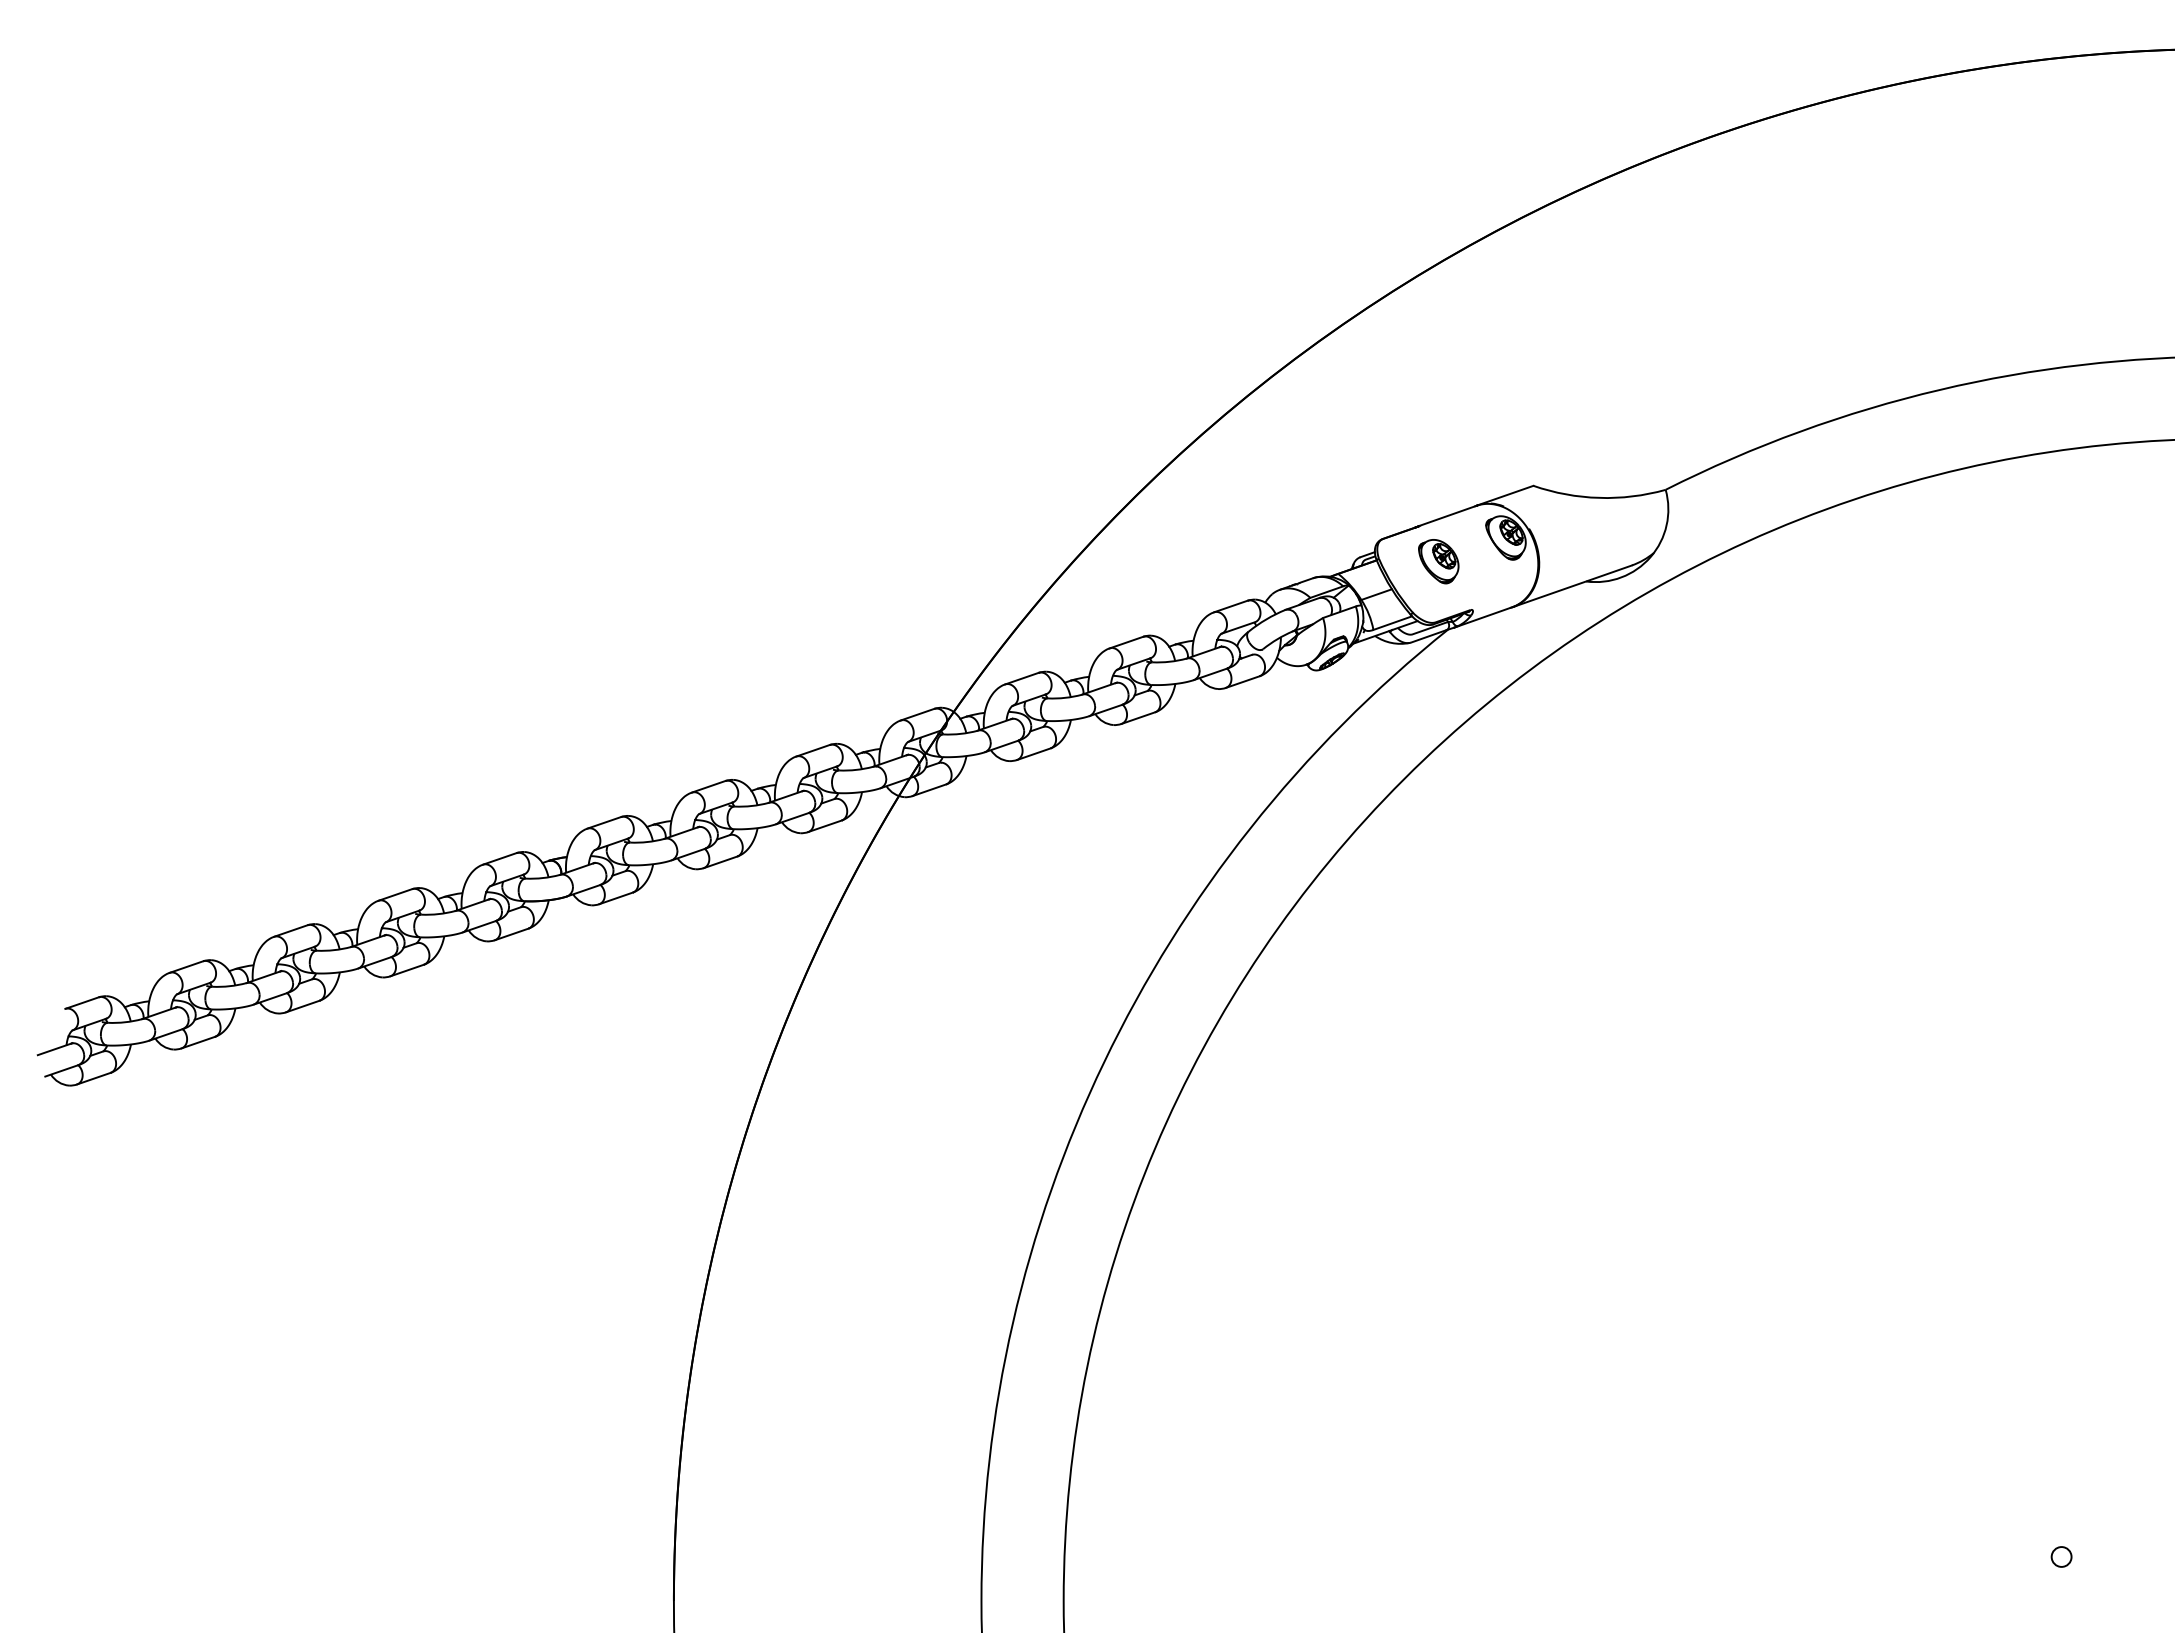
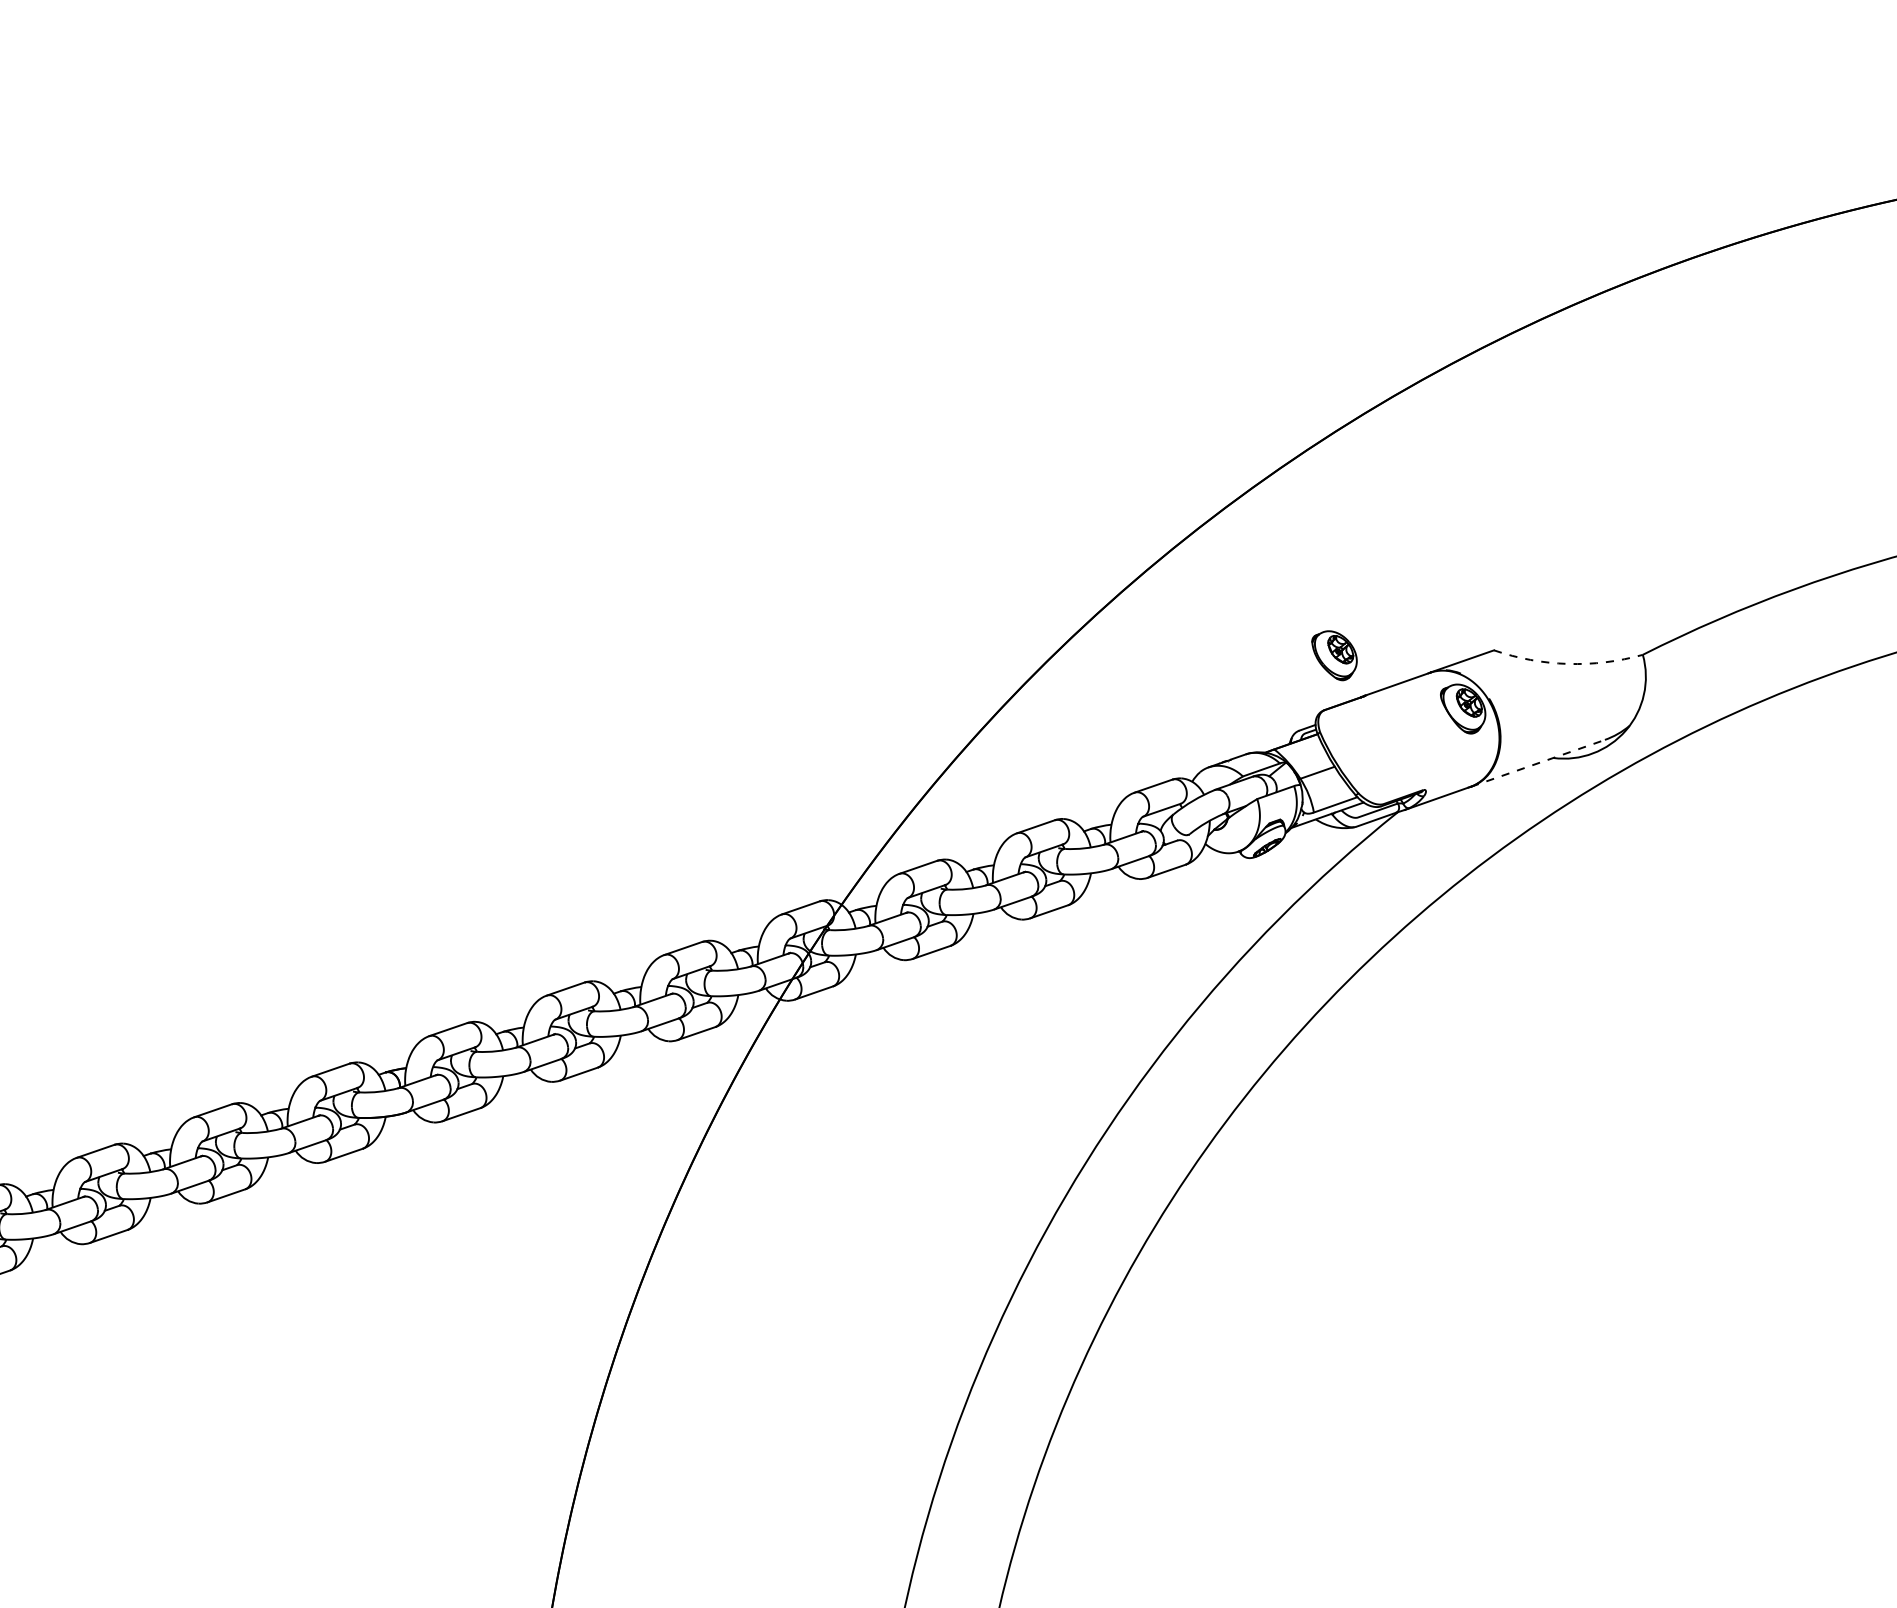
arc: (1599, 497) -> (1568, 663), solid -> dashed
part: (1438, 561) -> (1334, 655), moved
line: (1572, 586) -> (1537, 763), solid -> dashed

